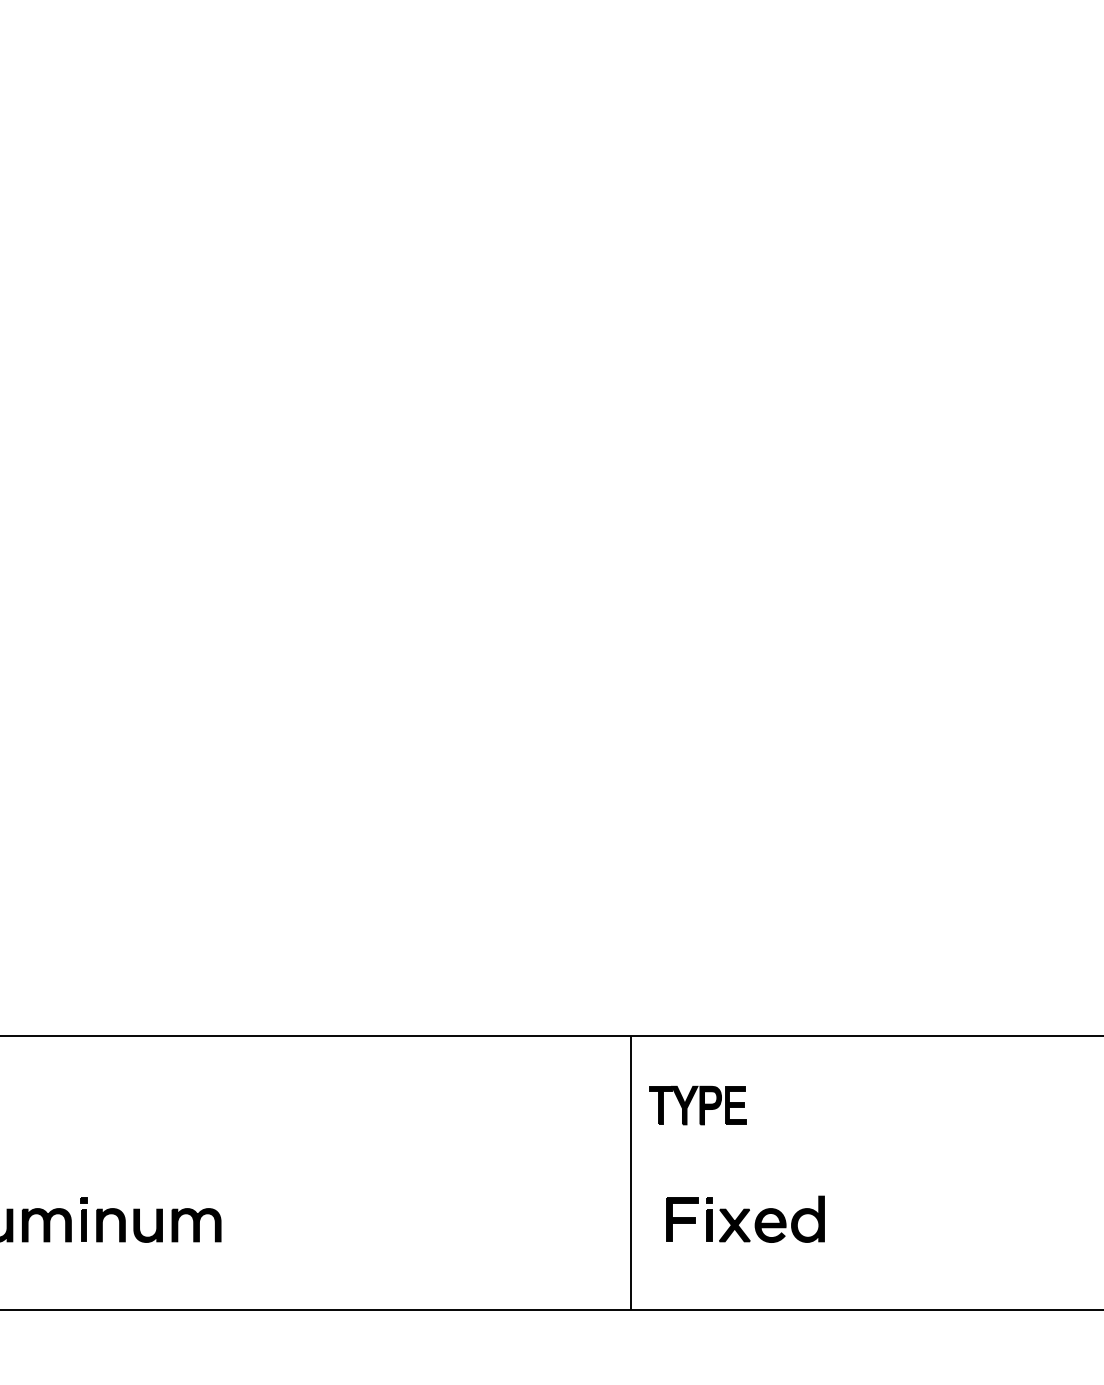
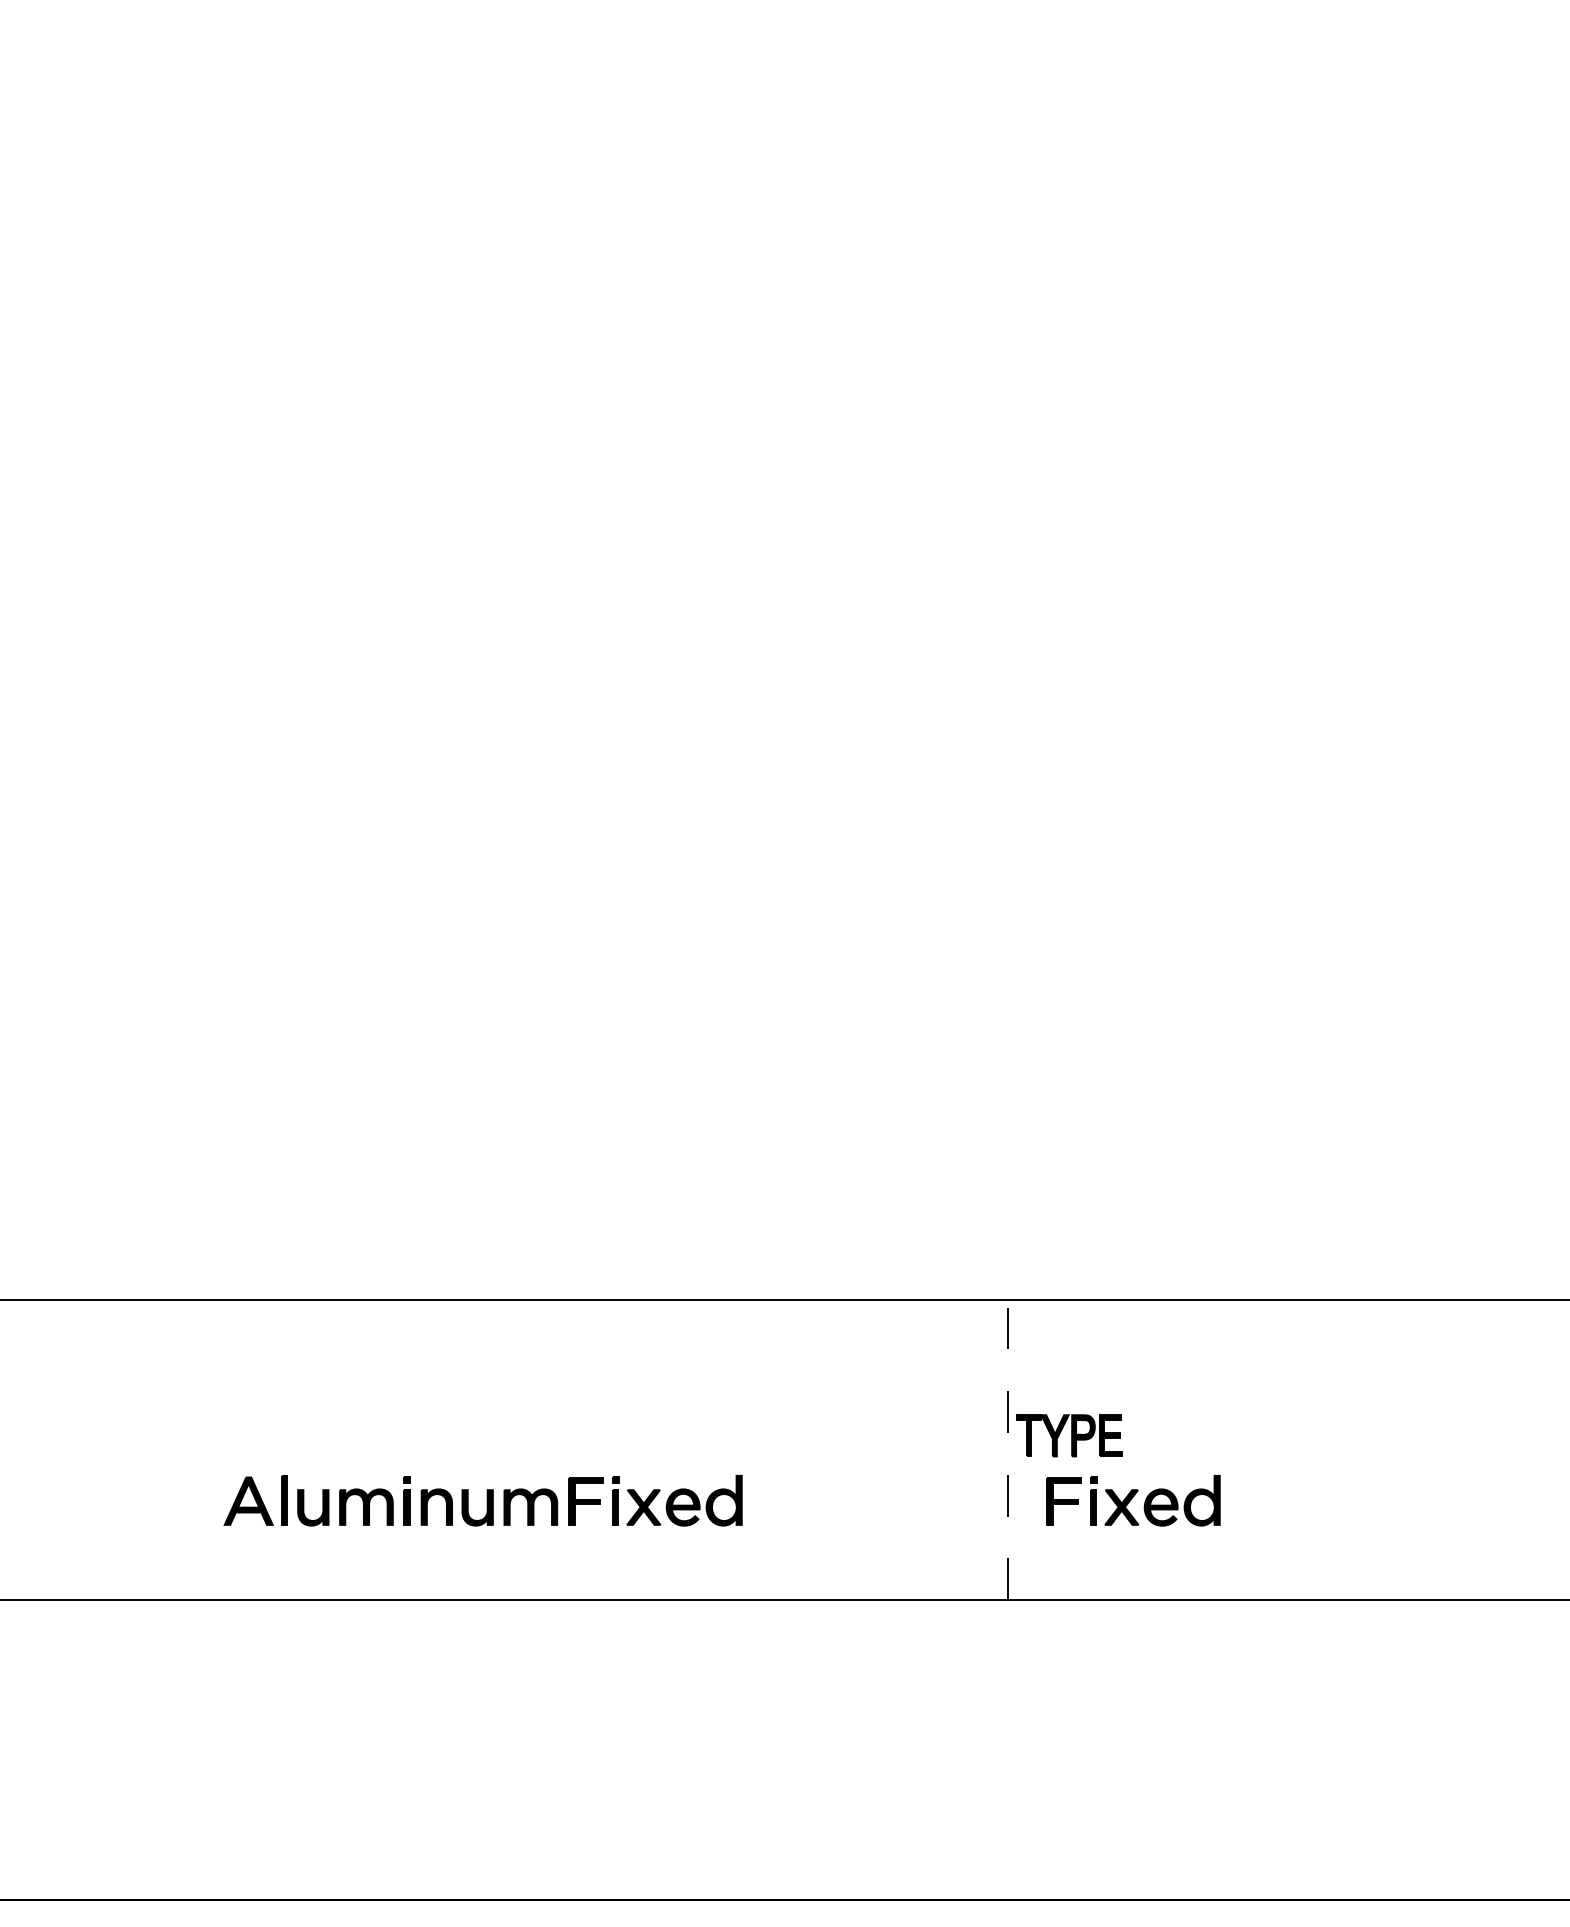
part: (698, 1105) -> (1069, 1435), moved
line: (631, 1172) -> (1008, 1449), solid -> dashed
part: (310, 1219) -> (655, 1500), added

